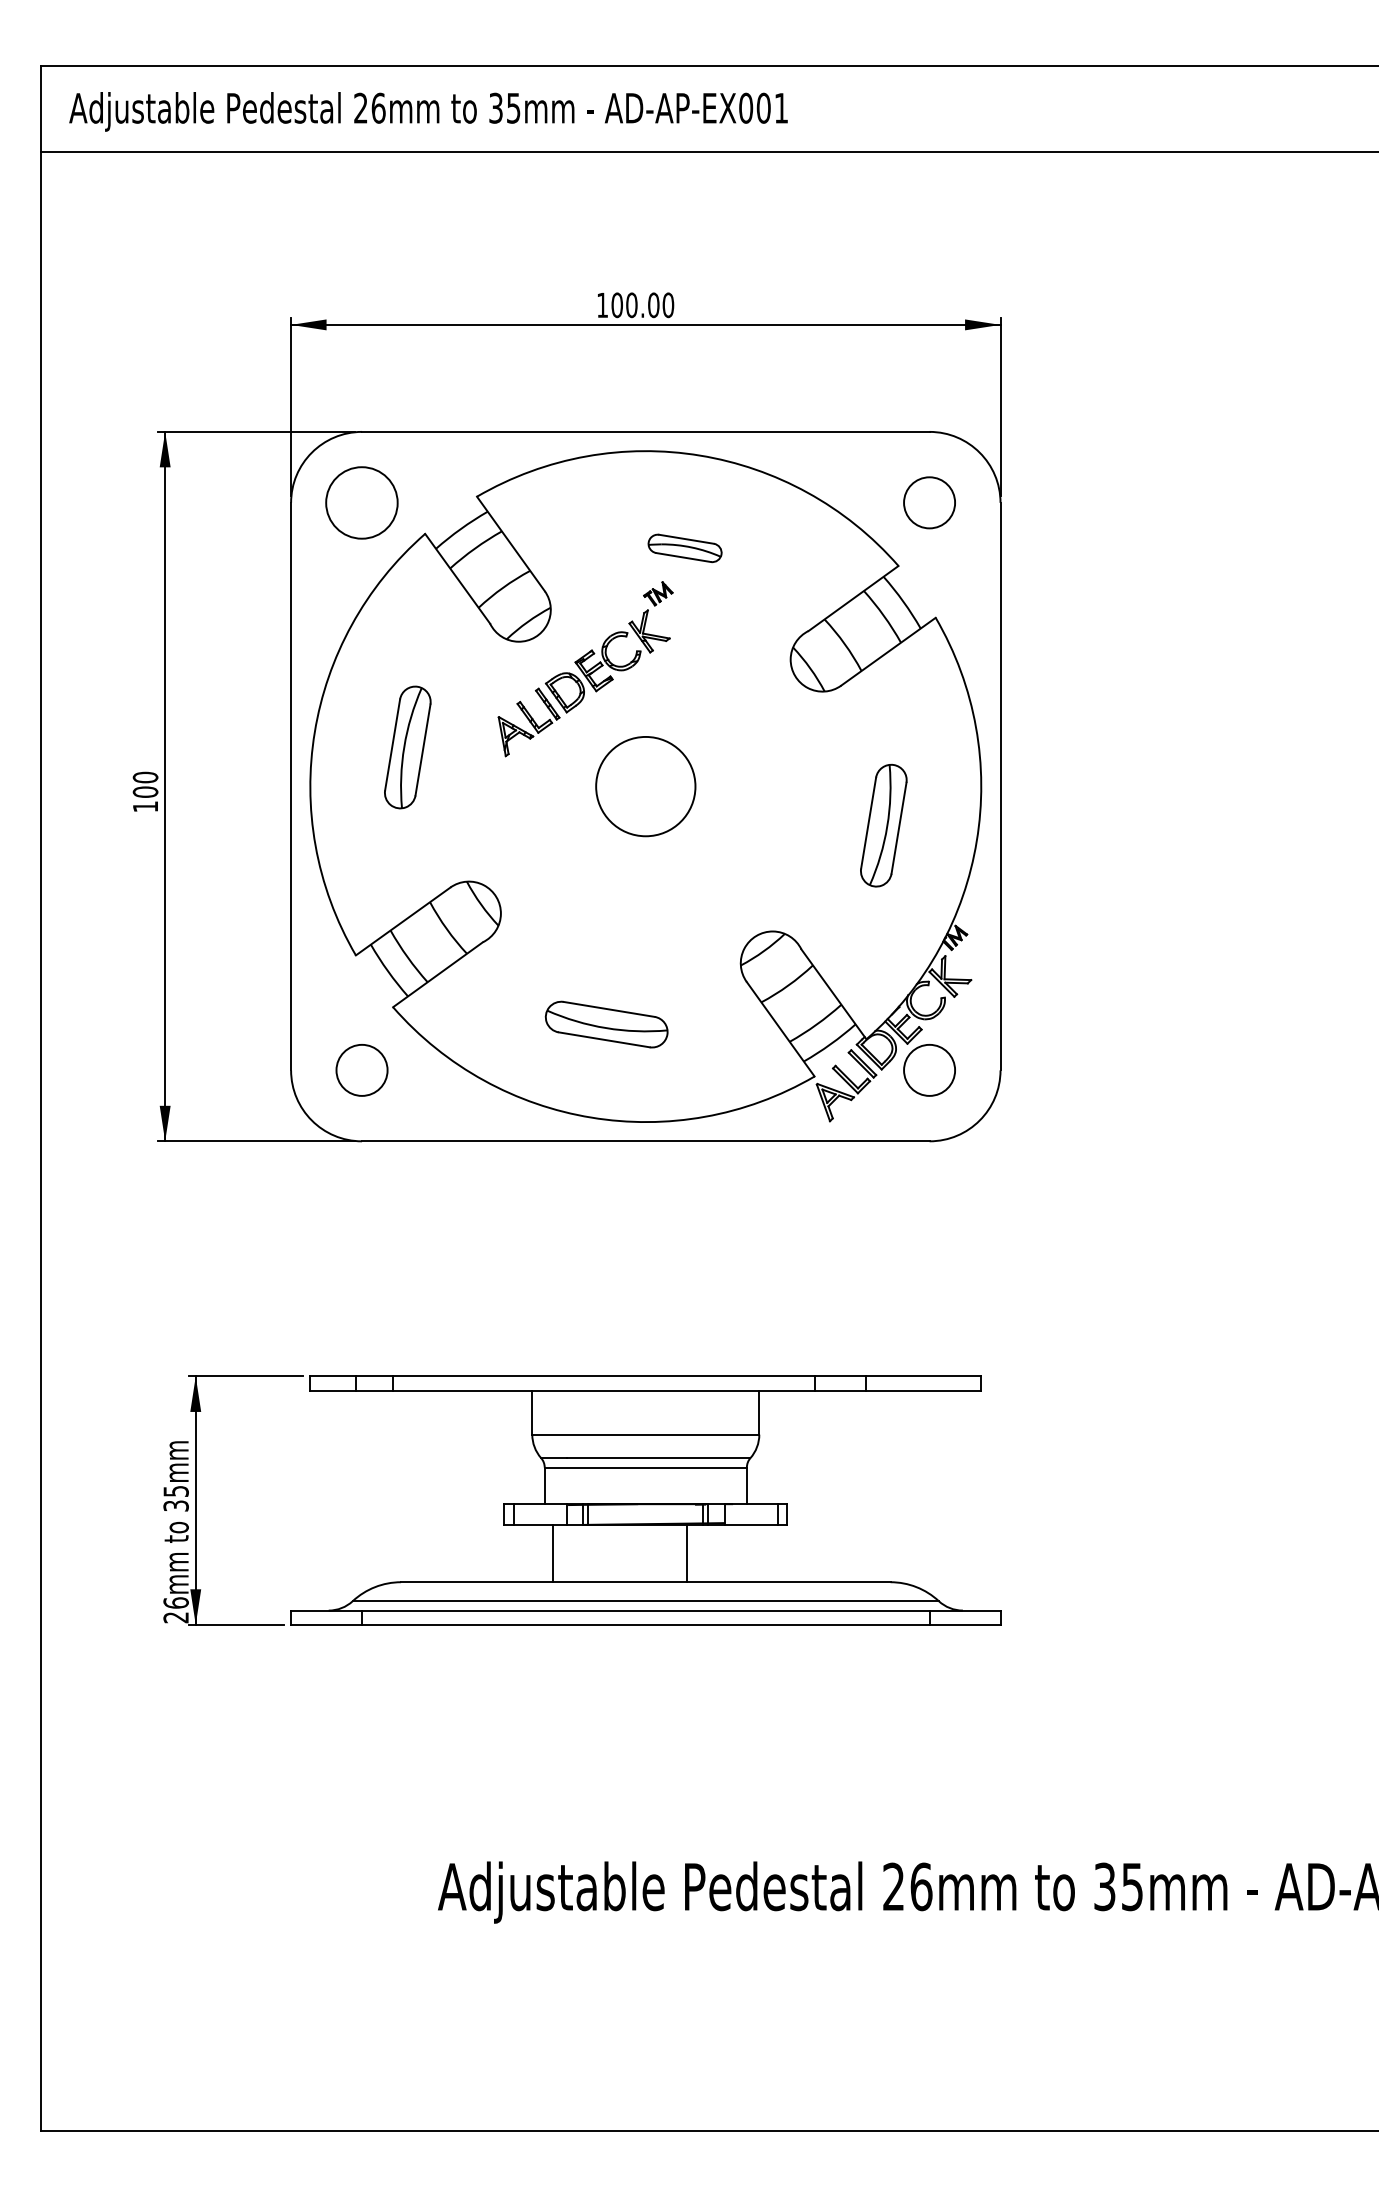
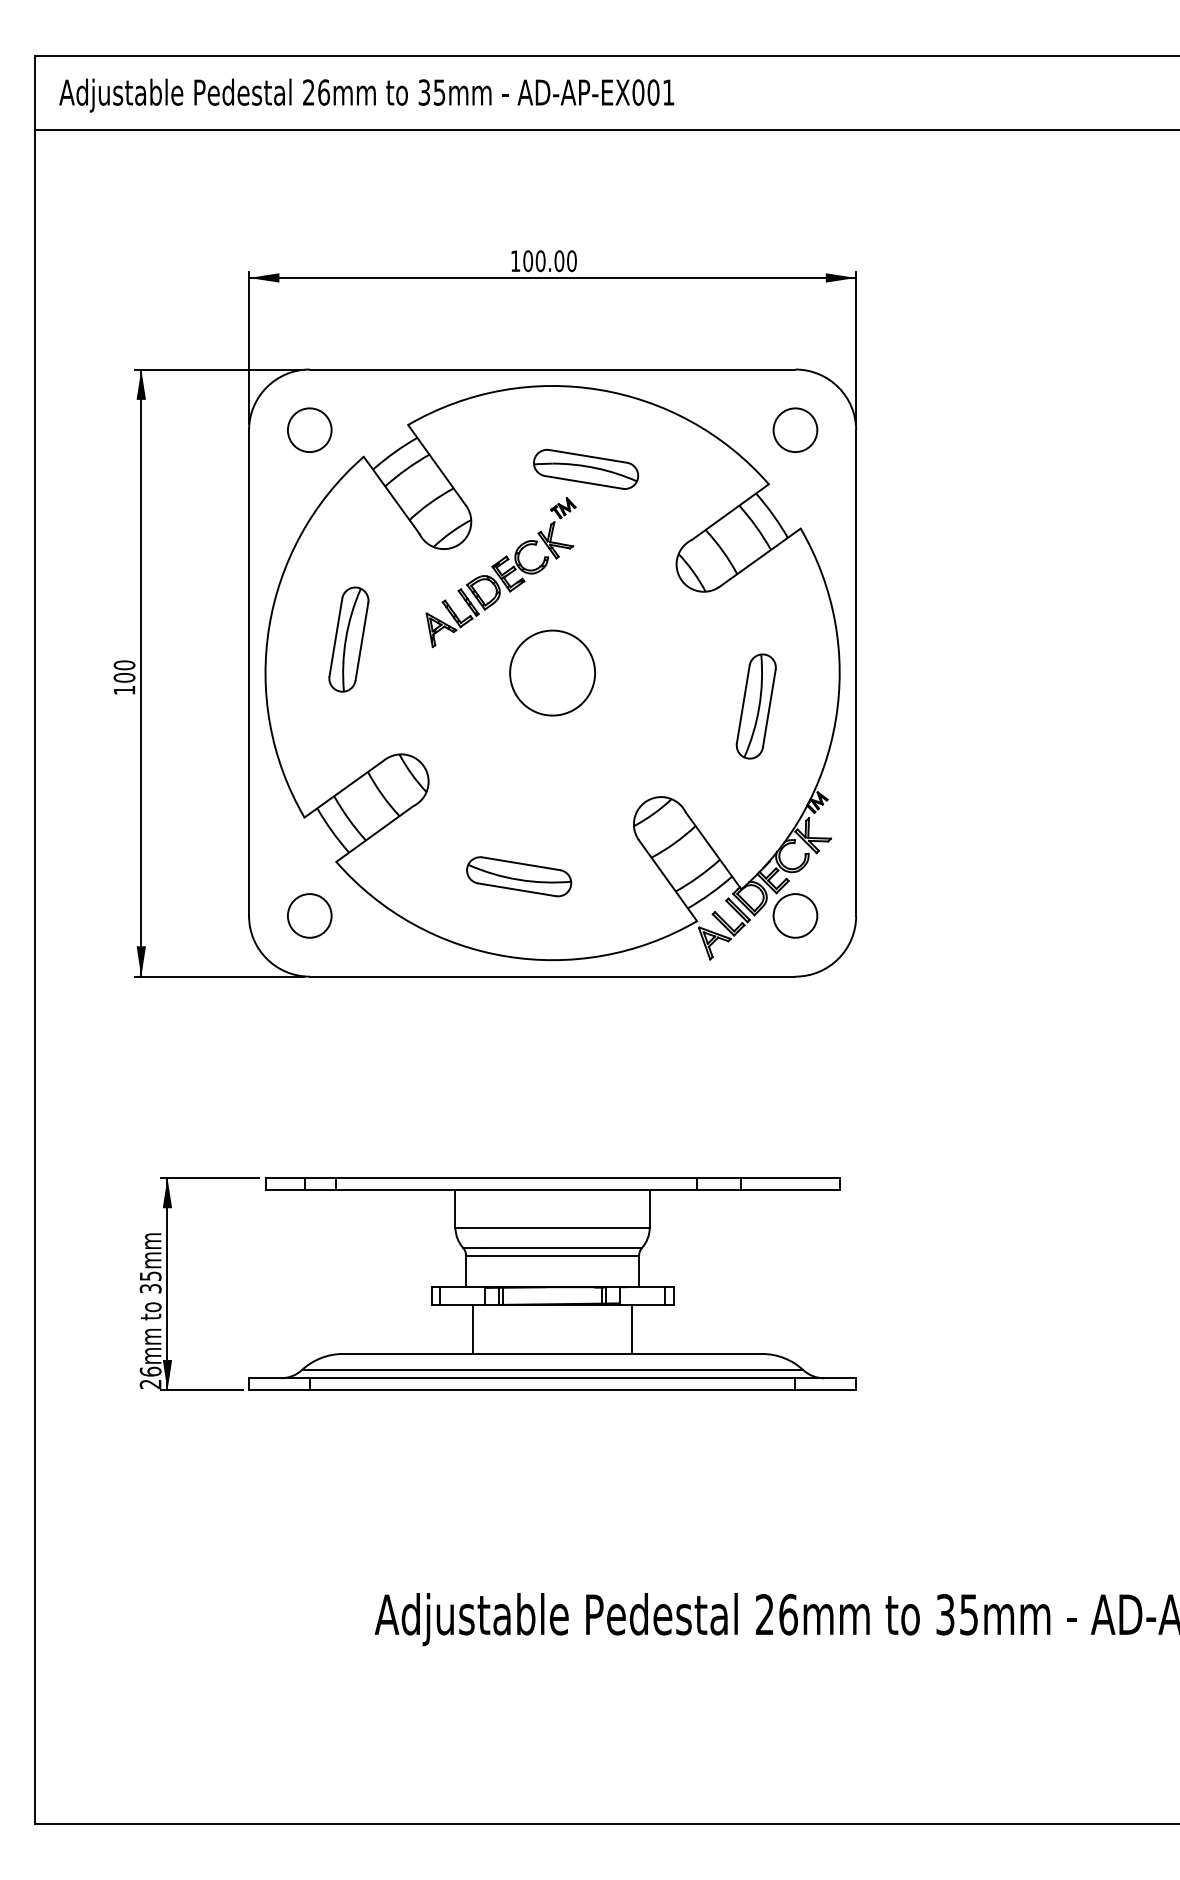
circle: (361, 501) -> (309, 429), size x0.71
part: (685, 547) -> (586, 468), size x1.67
line: (687, 1553) -> (632, 1329), moved

